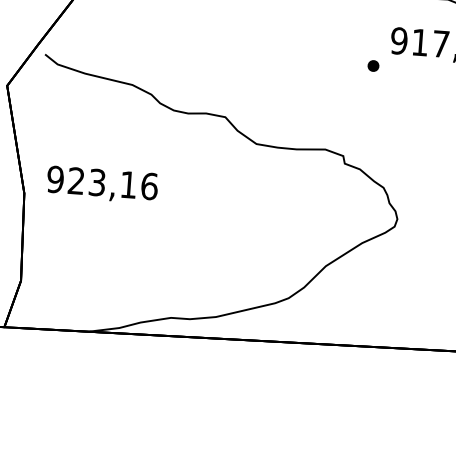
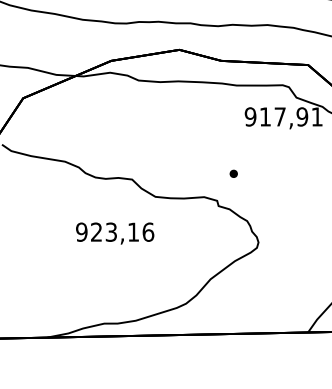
part: (373, 65) -> (233, 173), moved
text: (102, 184) -> (115, 233), moved

